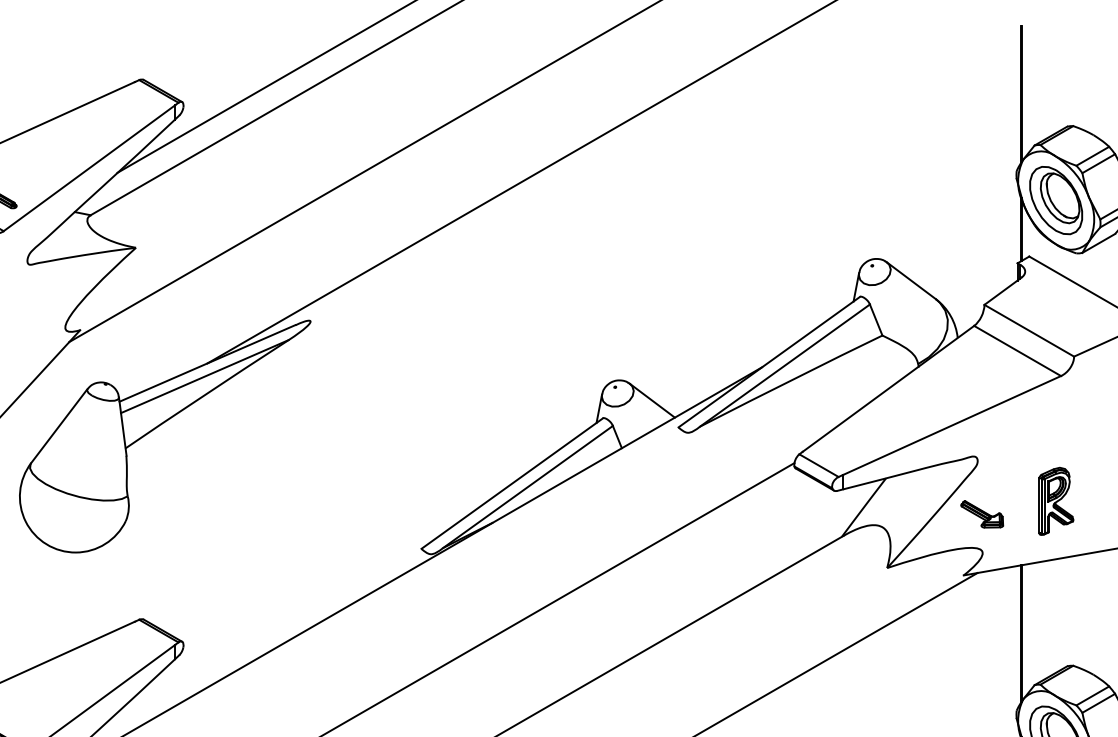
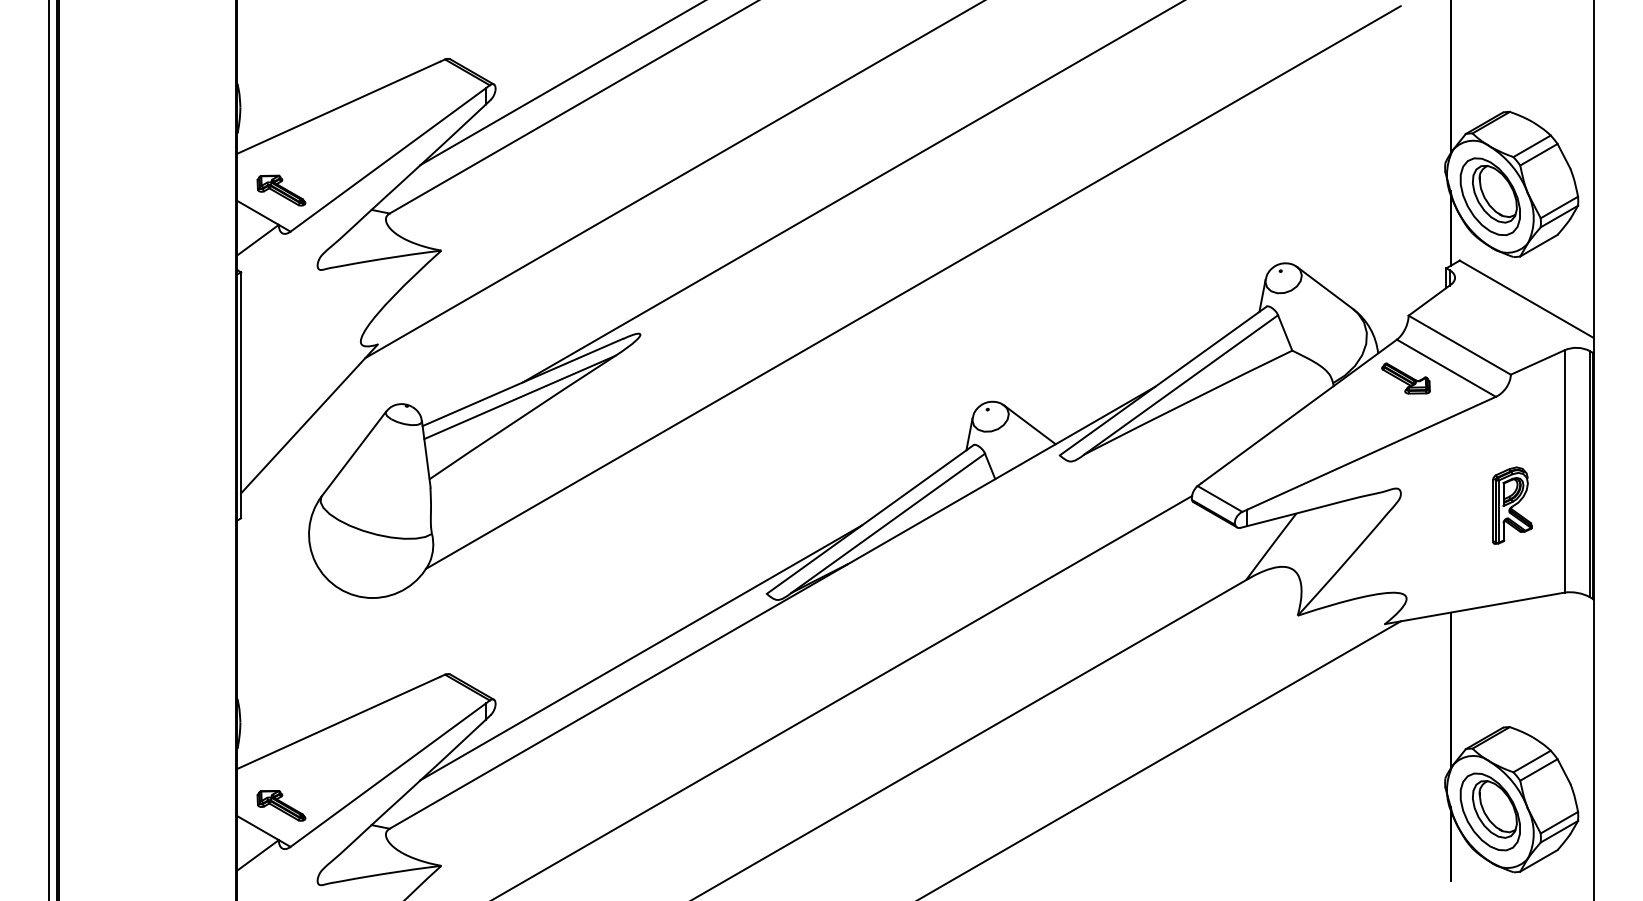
line: (550, 280) -> (913, 287), added
part: (1056, 501) -> (1512, 505), moved
part: (981, 514) -> (1405, 378), moved
line: (311, 600) -> (641, 652), added

